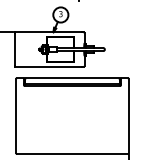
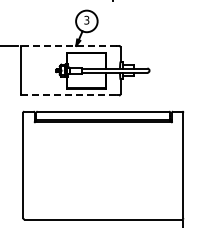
line: (47, 31) -> (68, 45), solid -> dashed
line: (48, 67) -> (69, 95), solid -> dashed

